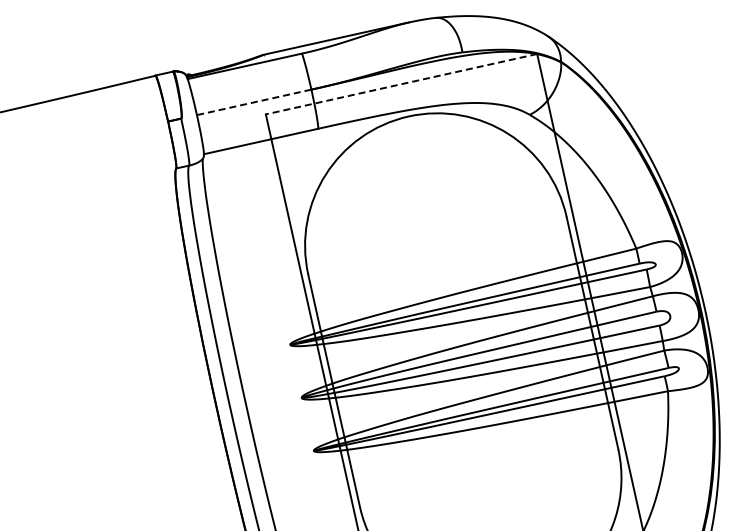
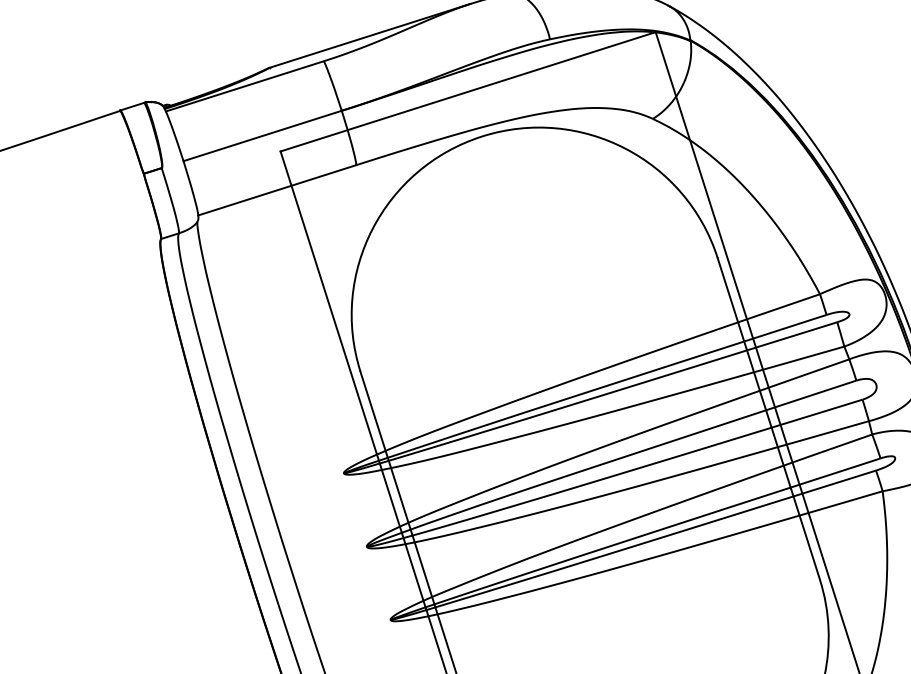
line: (401, 84) -> (468, 92), dashed -> solid
line: (254, 102) -> (263, 136), dashed -> solid

